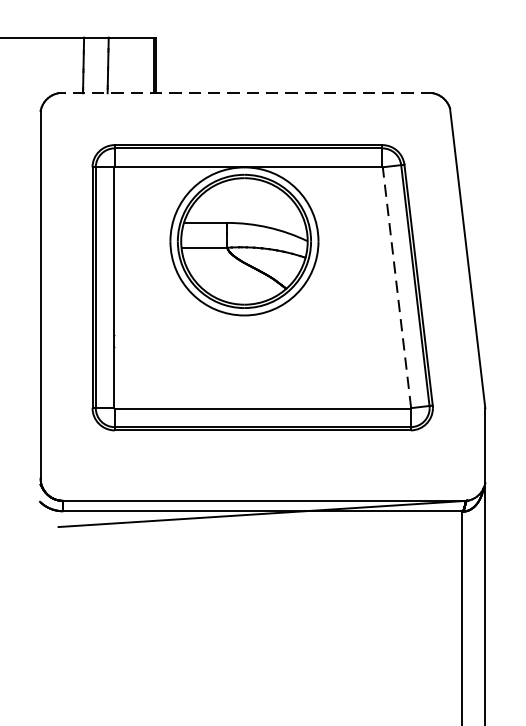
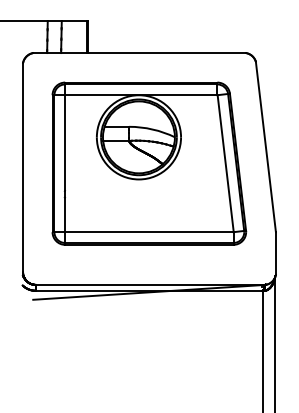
line: (245, 93) -> (139, 53), dashed -> solid
line: (396, 287) -> (225, 163), dashed -> solid

